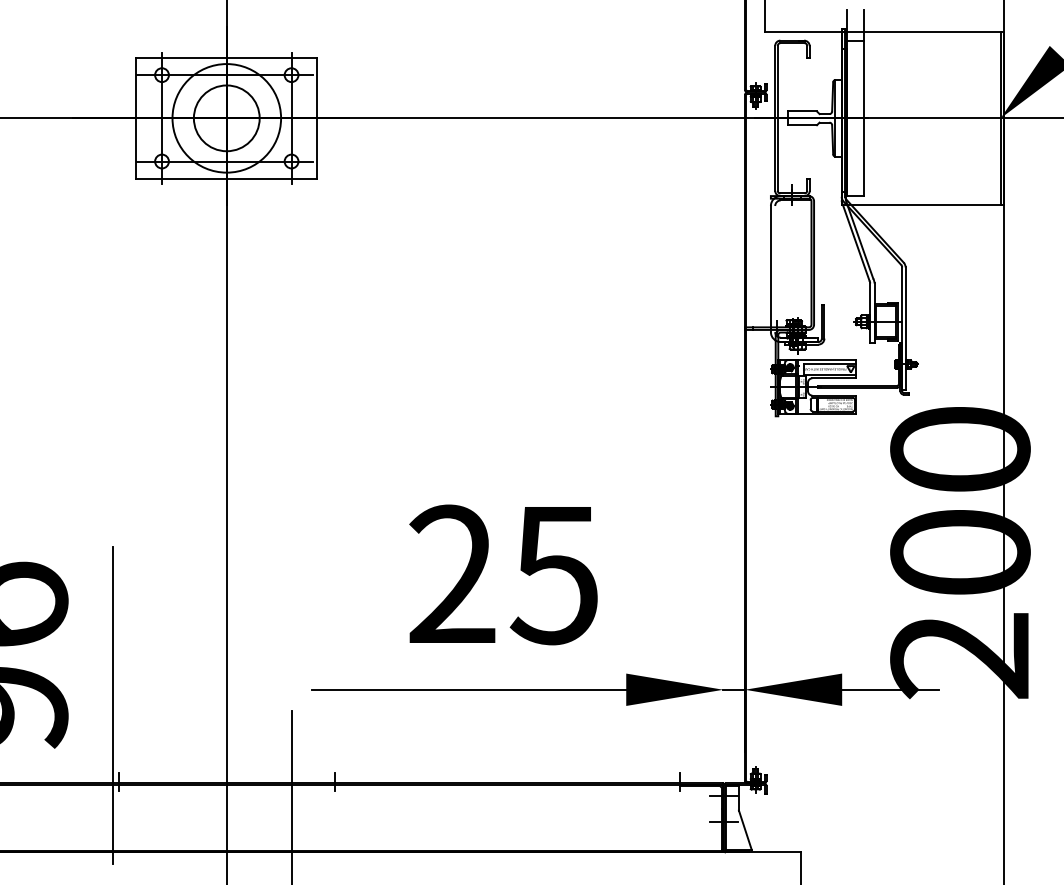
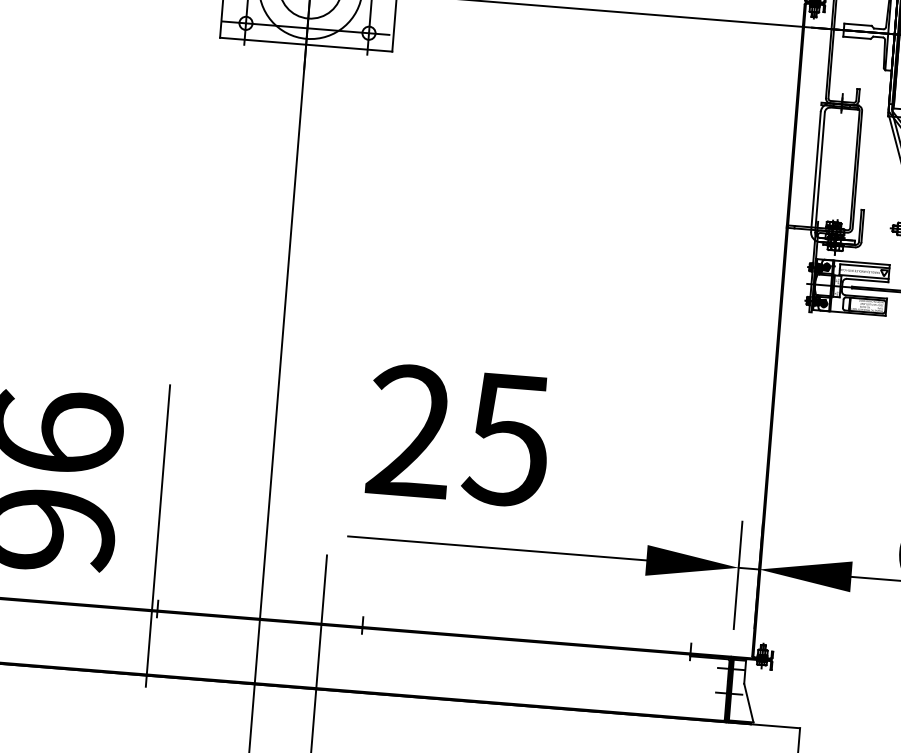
line: (775, 269) -> (820, 172), added
text: (503, 574) -> (458, 435), moved
line: (723, 697) -> (738, 575), added

